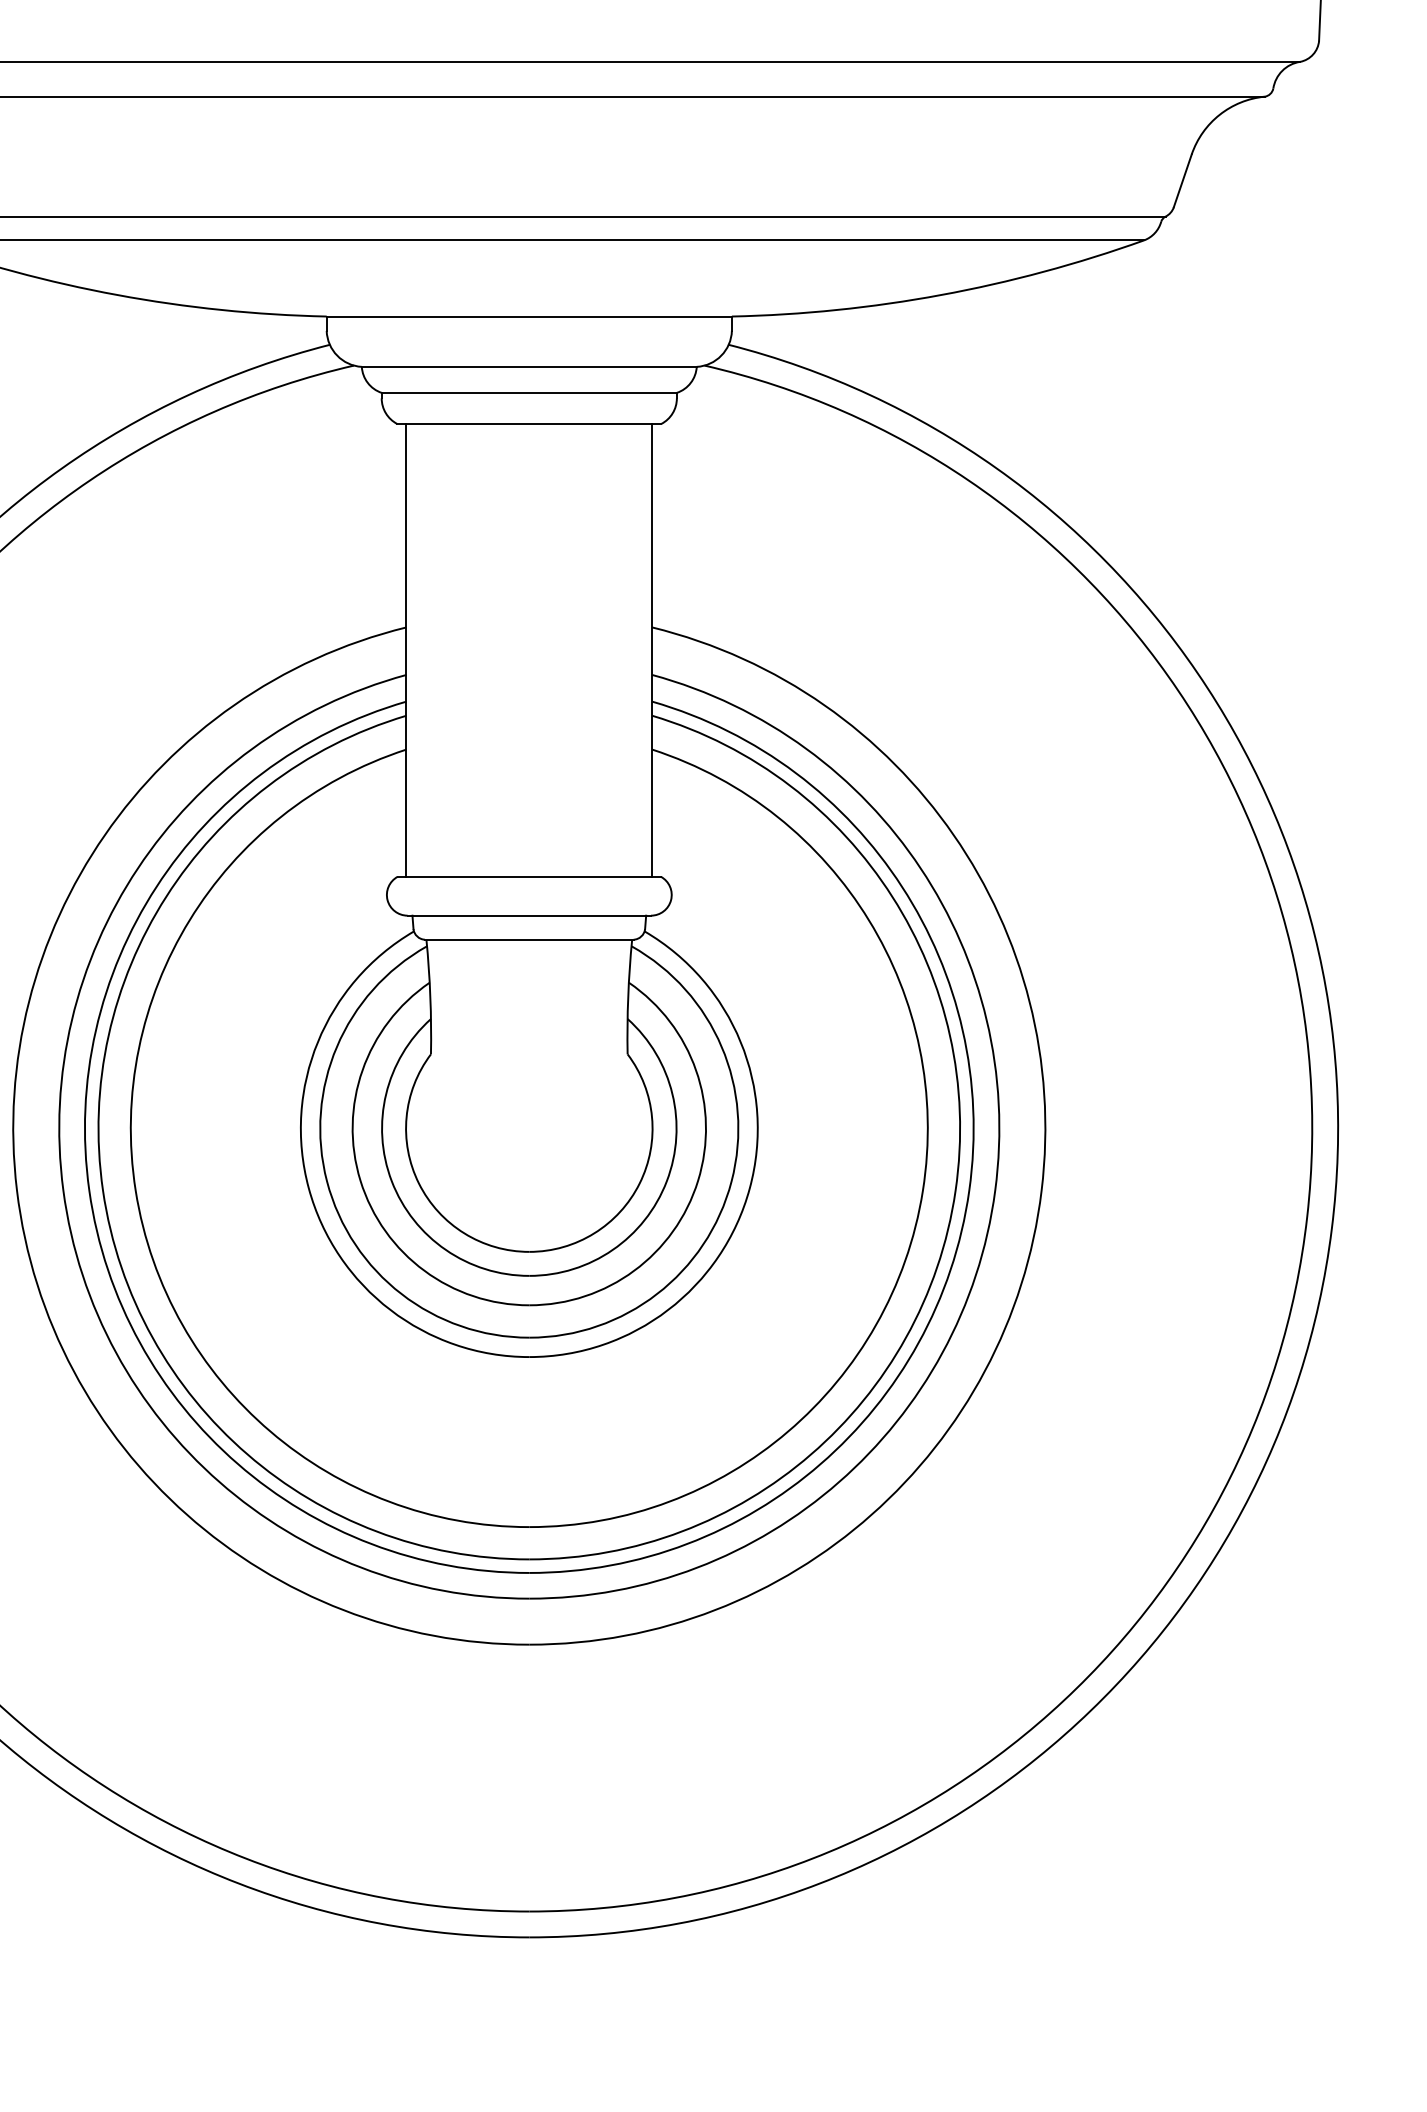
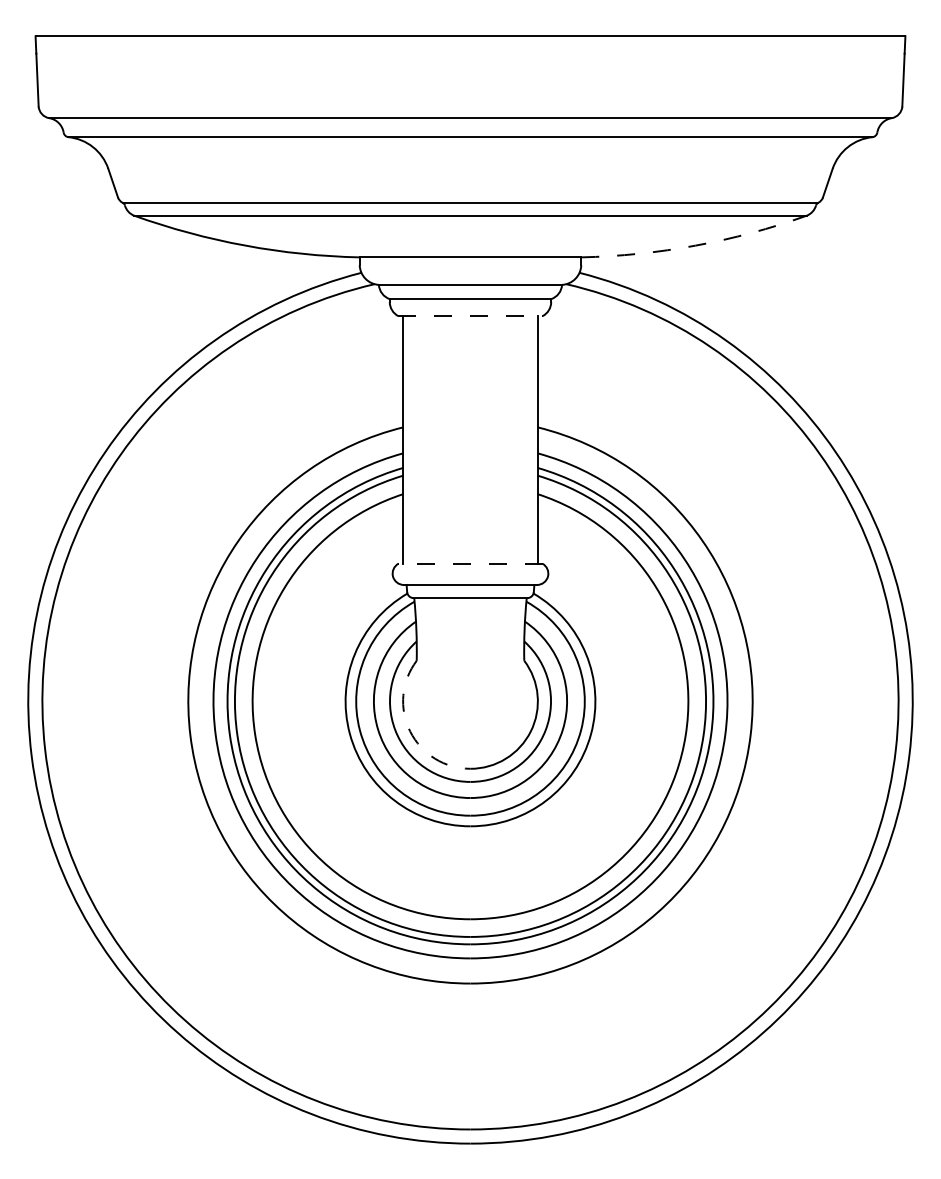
arc: (940, 294) -> (695, 245), solid -> dashed
line: (529, 424) -> (470, 316), solid -> dashed
line: (529, 876) -> (470, 563), solid -> dashed
arc: (419, 1183) -> (410, 731), solid -> dashed

